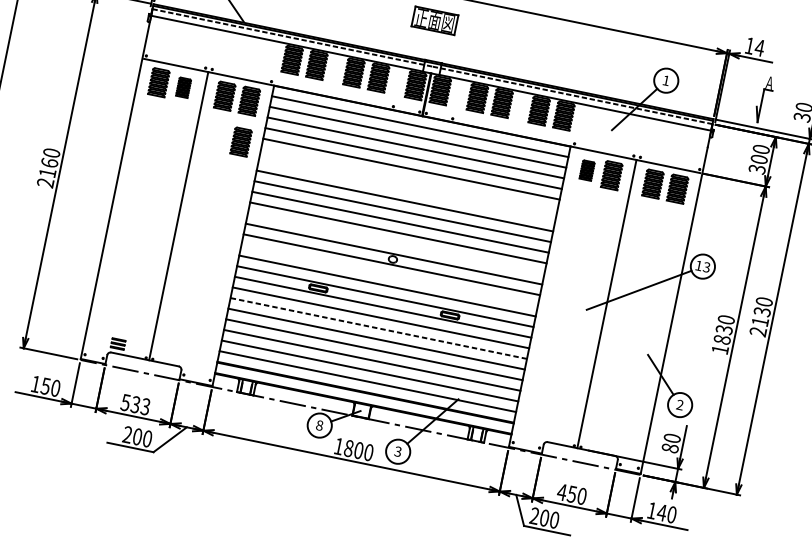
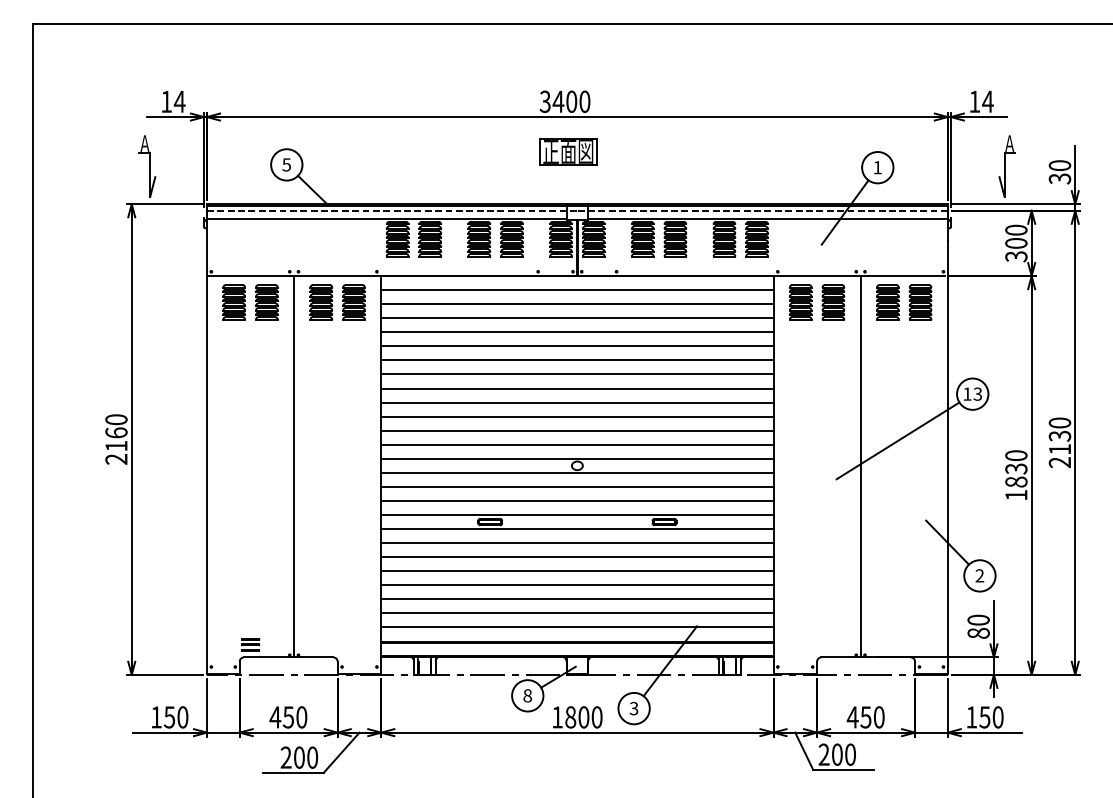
part: (183, 87) -> (266, 302), size x1.43
part: (240, 142) -> (353, 356), removed
part: (586, 170) -> (800, 302), size x1.43
line: (409, 179) -> (577, 360), added
line: (407, 190) -> (577, 374), added
line: (396, 243) -> (577, 444), added
line: (389, 275) -> (577, 486), added
line: (378, 328) -> (576, 557), dashed -> solid
text: (135, 404) -> (288, 717), 533 -> 450
text: (661, 512) -> (984, 717), 140 -> 150

